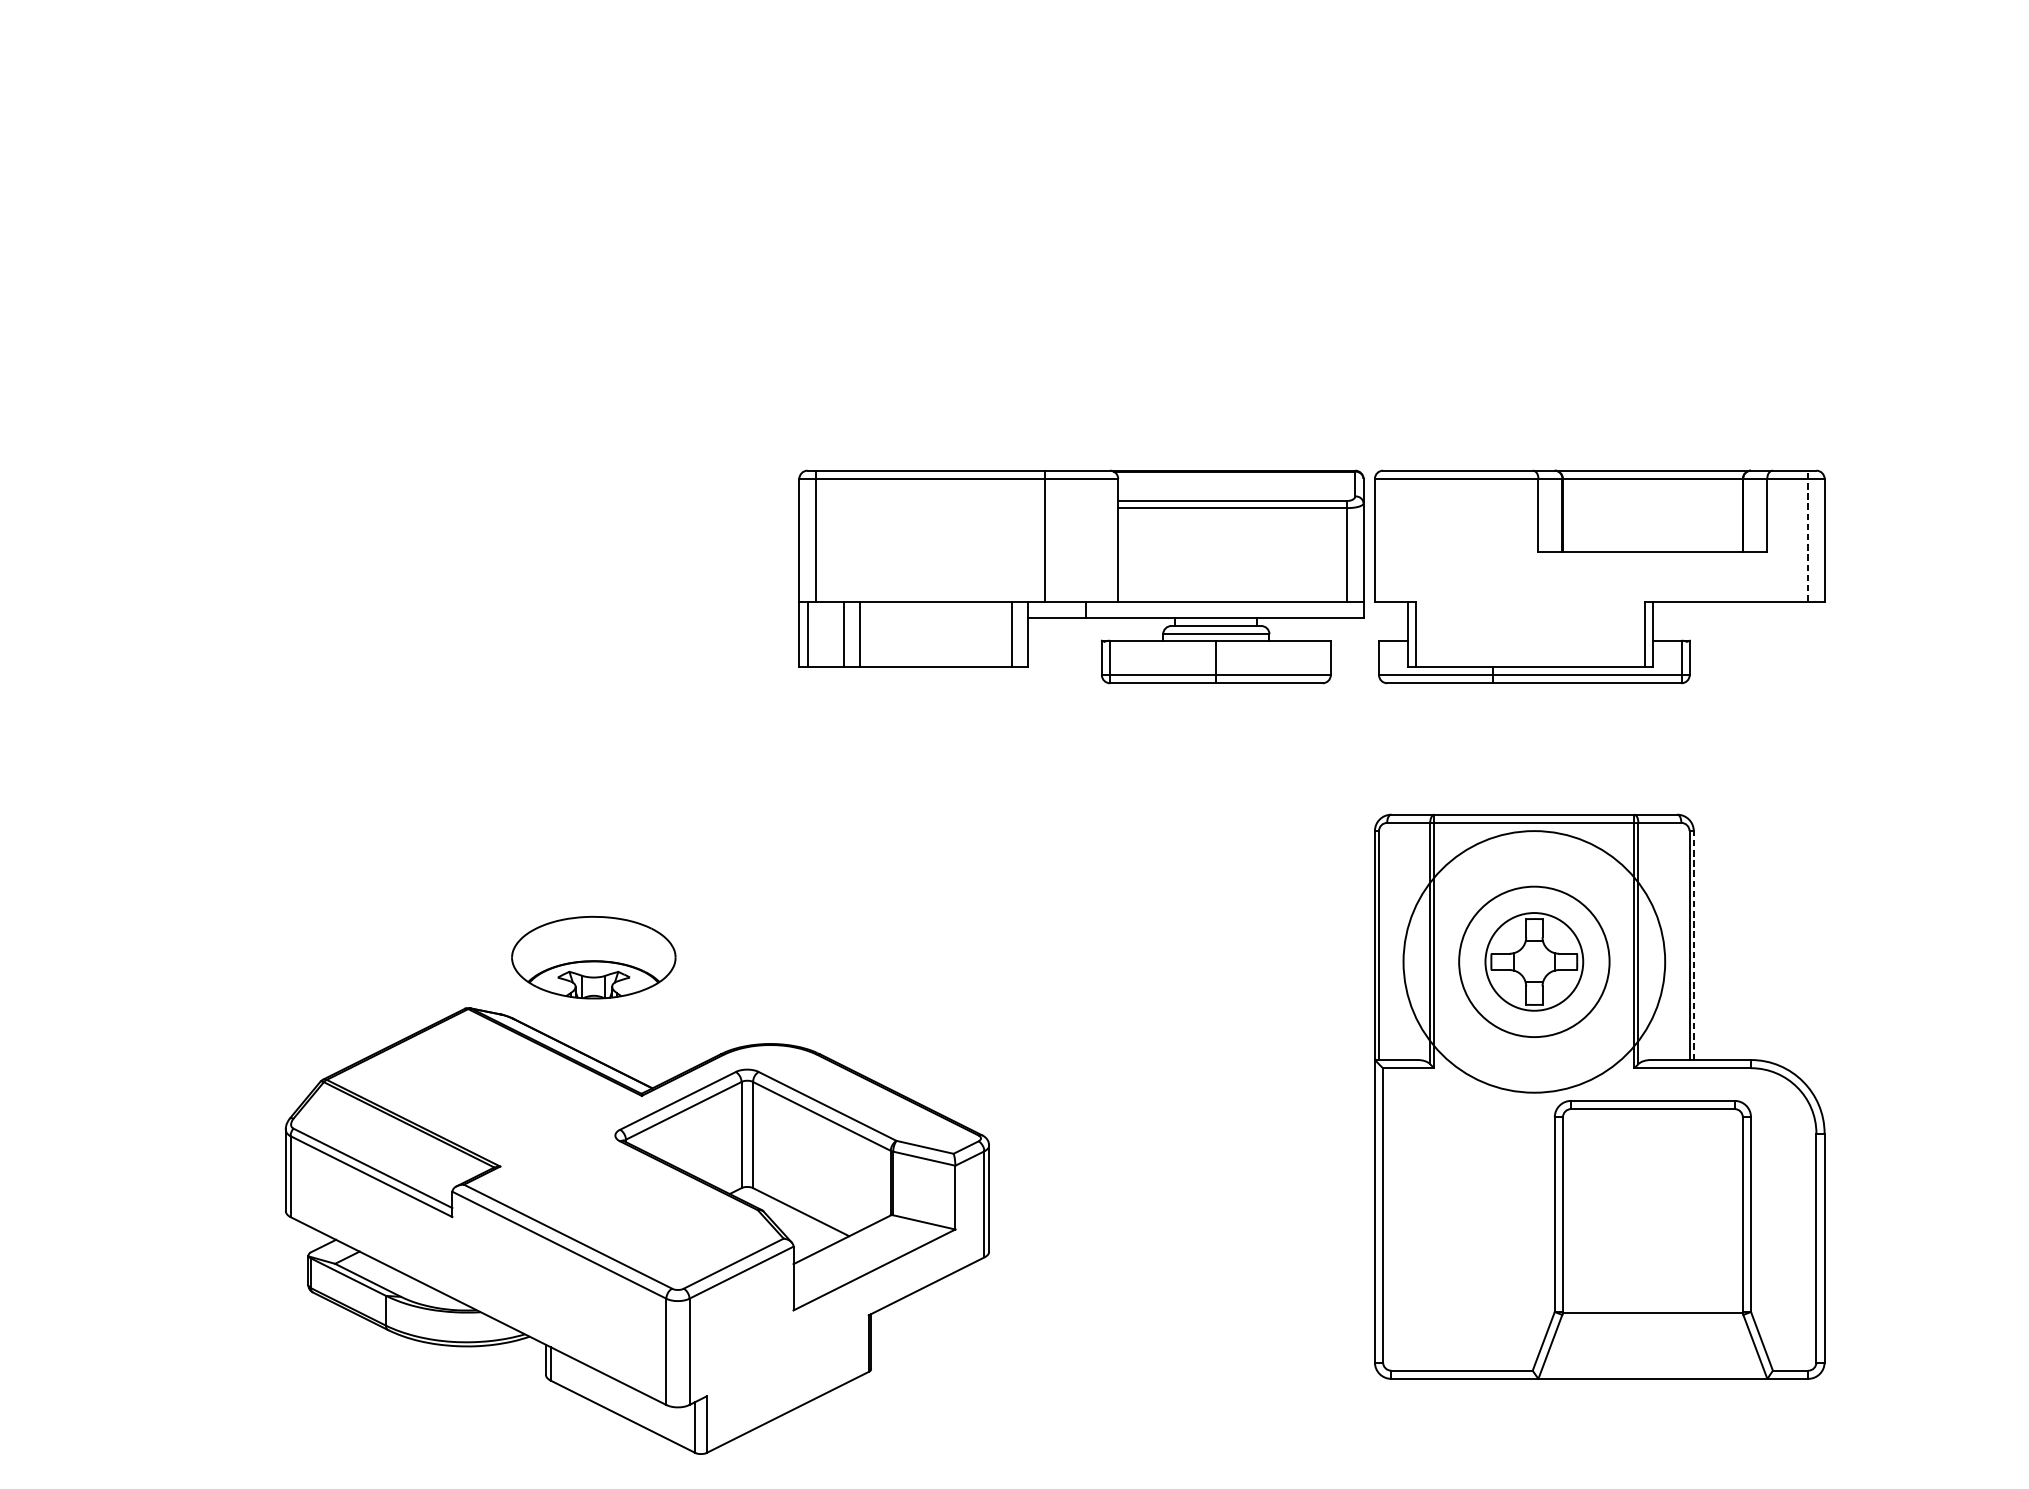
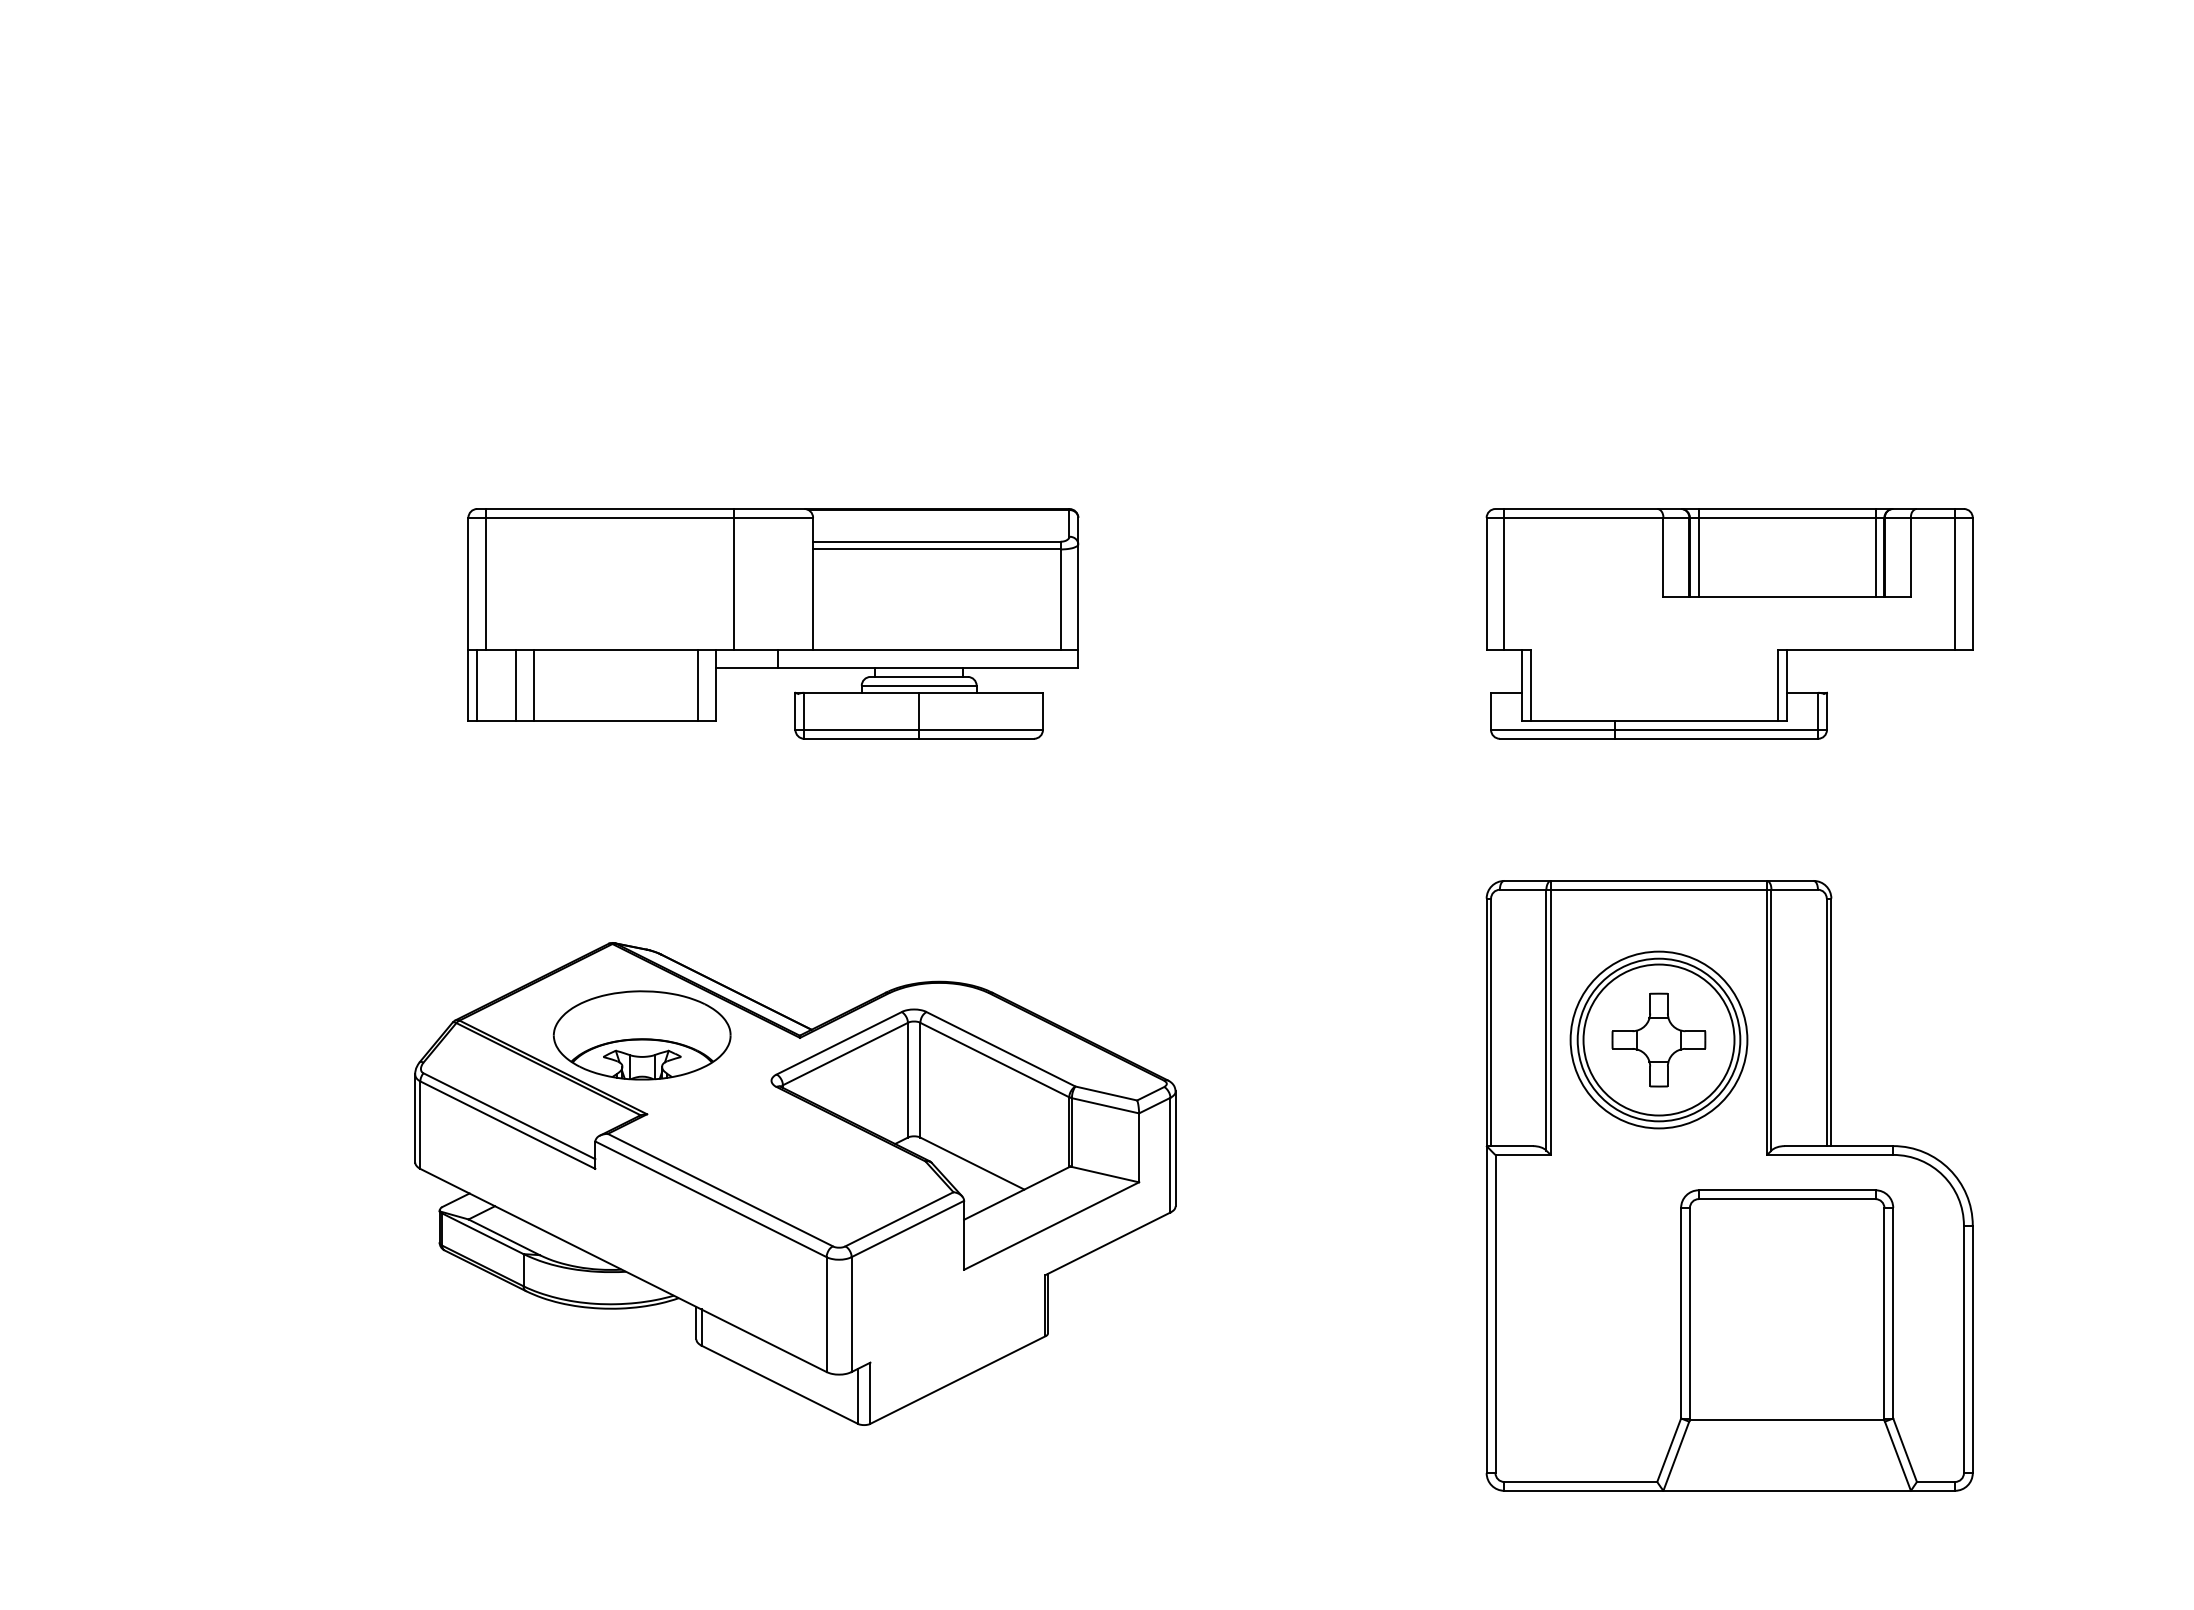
line: (1570, 511) -> (1698, 553), added
line: (1734, 511) -> (1875, 553), added
line: (1391, 535) -> (1504, 579), added
line: (1808, 535) -> (1955, 579), dashed -> solid
part: (1081, 576) -> (773, 623), moved
line: (1693, 945) -> (1831, 1022), dashed -> solid
circle: (1533, 961) -> (1658, 1039), size x0.62
circle: (1533, 961) -> (1658, 1039), size x1.43
part: (637, 1230) -> (795, 1183), moved

